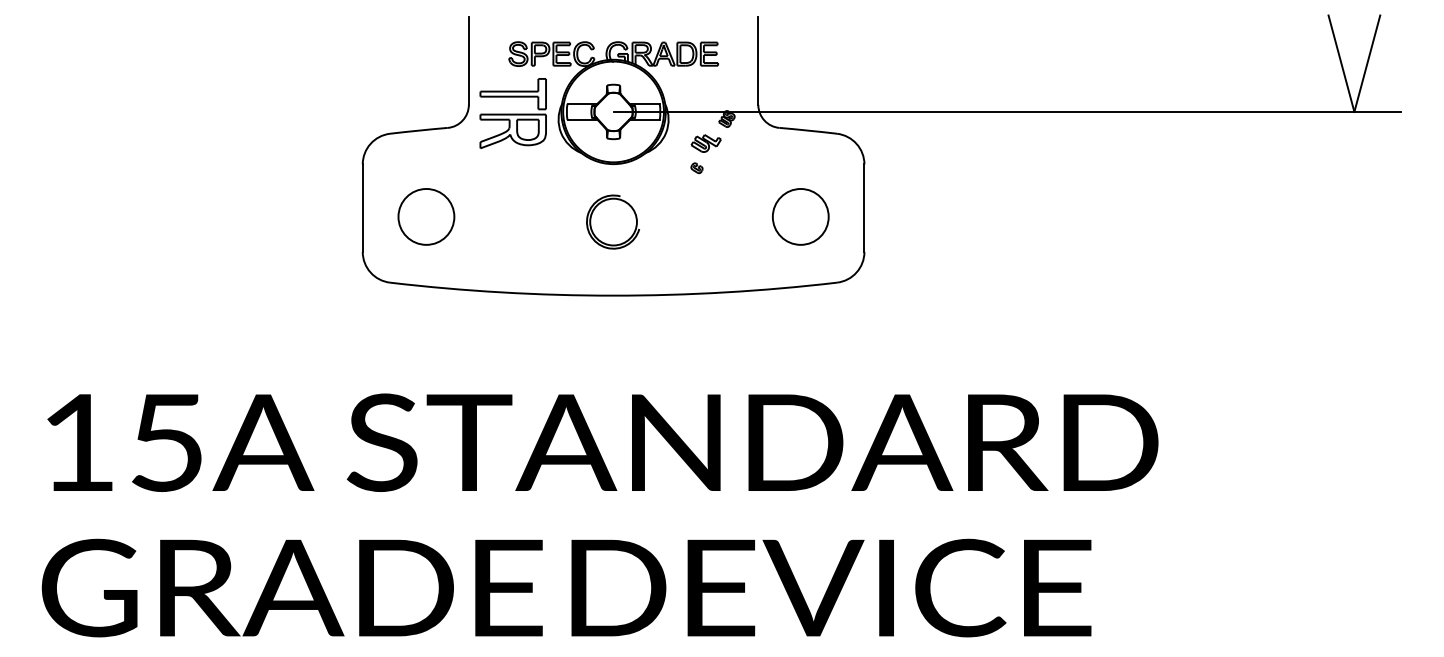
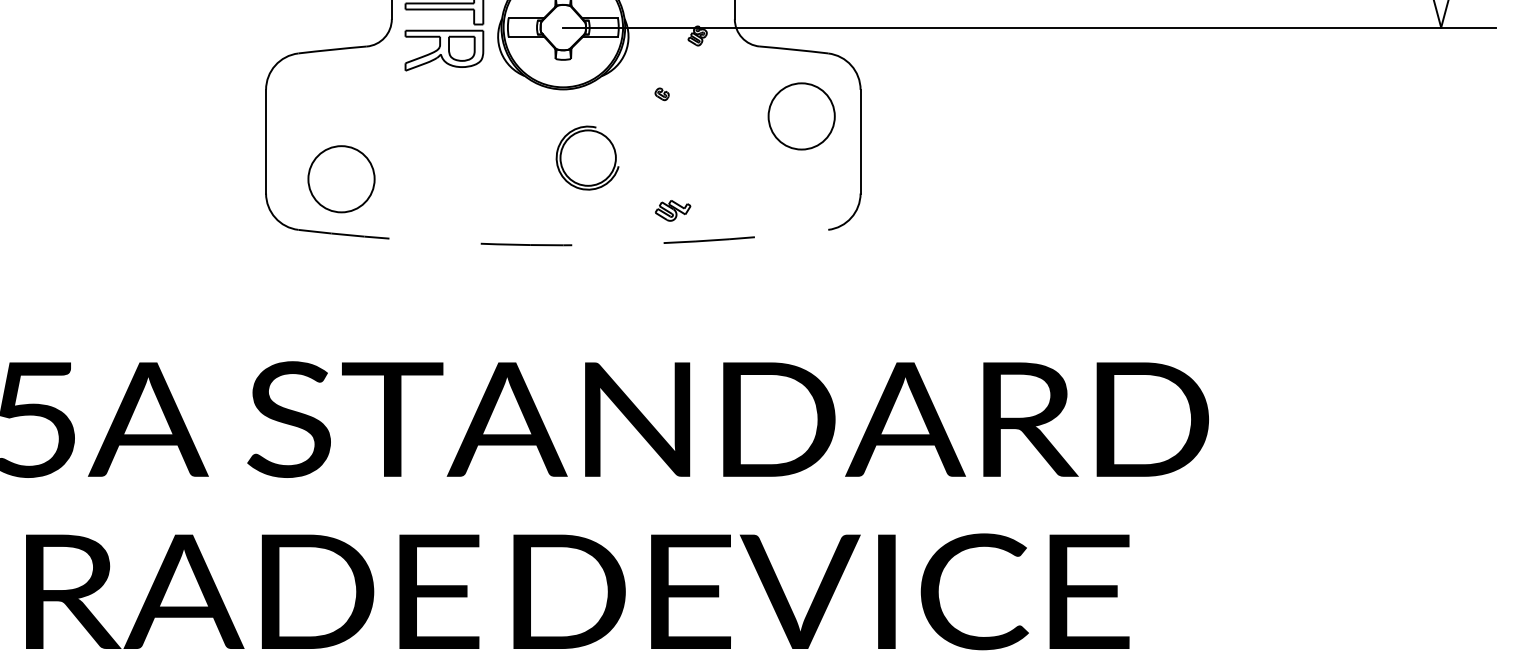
part: (705, 143) -> (672, 210), moved
circle: (426, 216) -> (341, 178), moved
circle: (800, 216) -> (801, 115), moved
part: (612, 221) -> (586, 157), moved
arc: (613, 295) -> (563, 245), solid -> dashed

